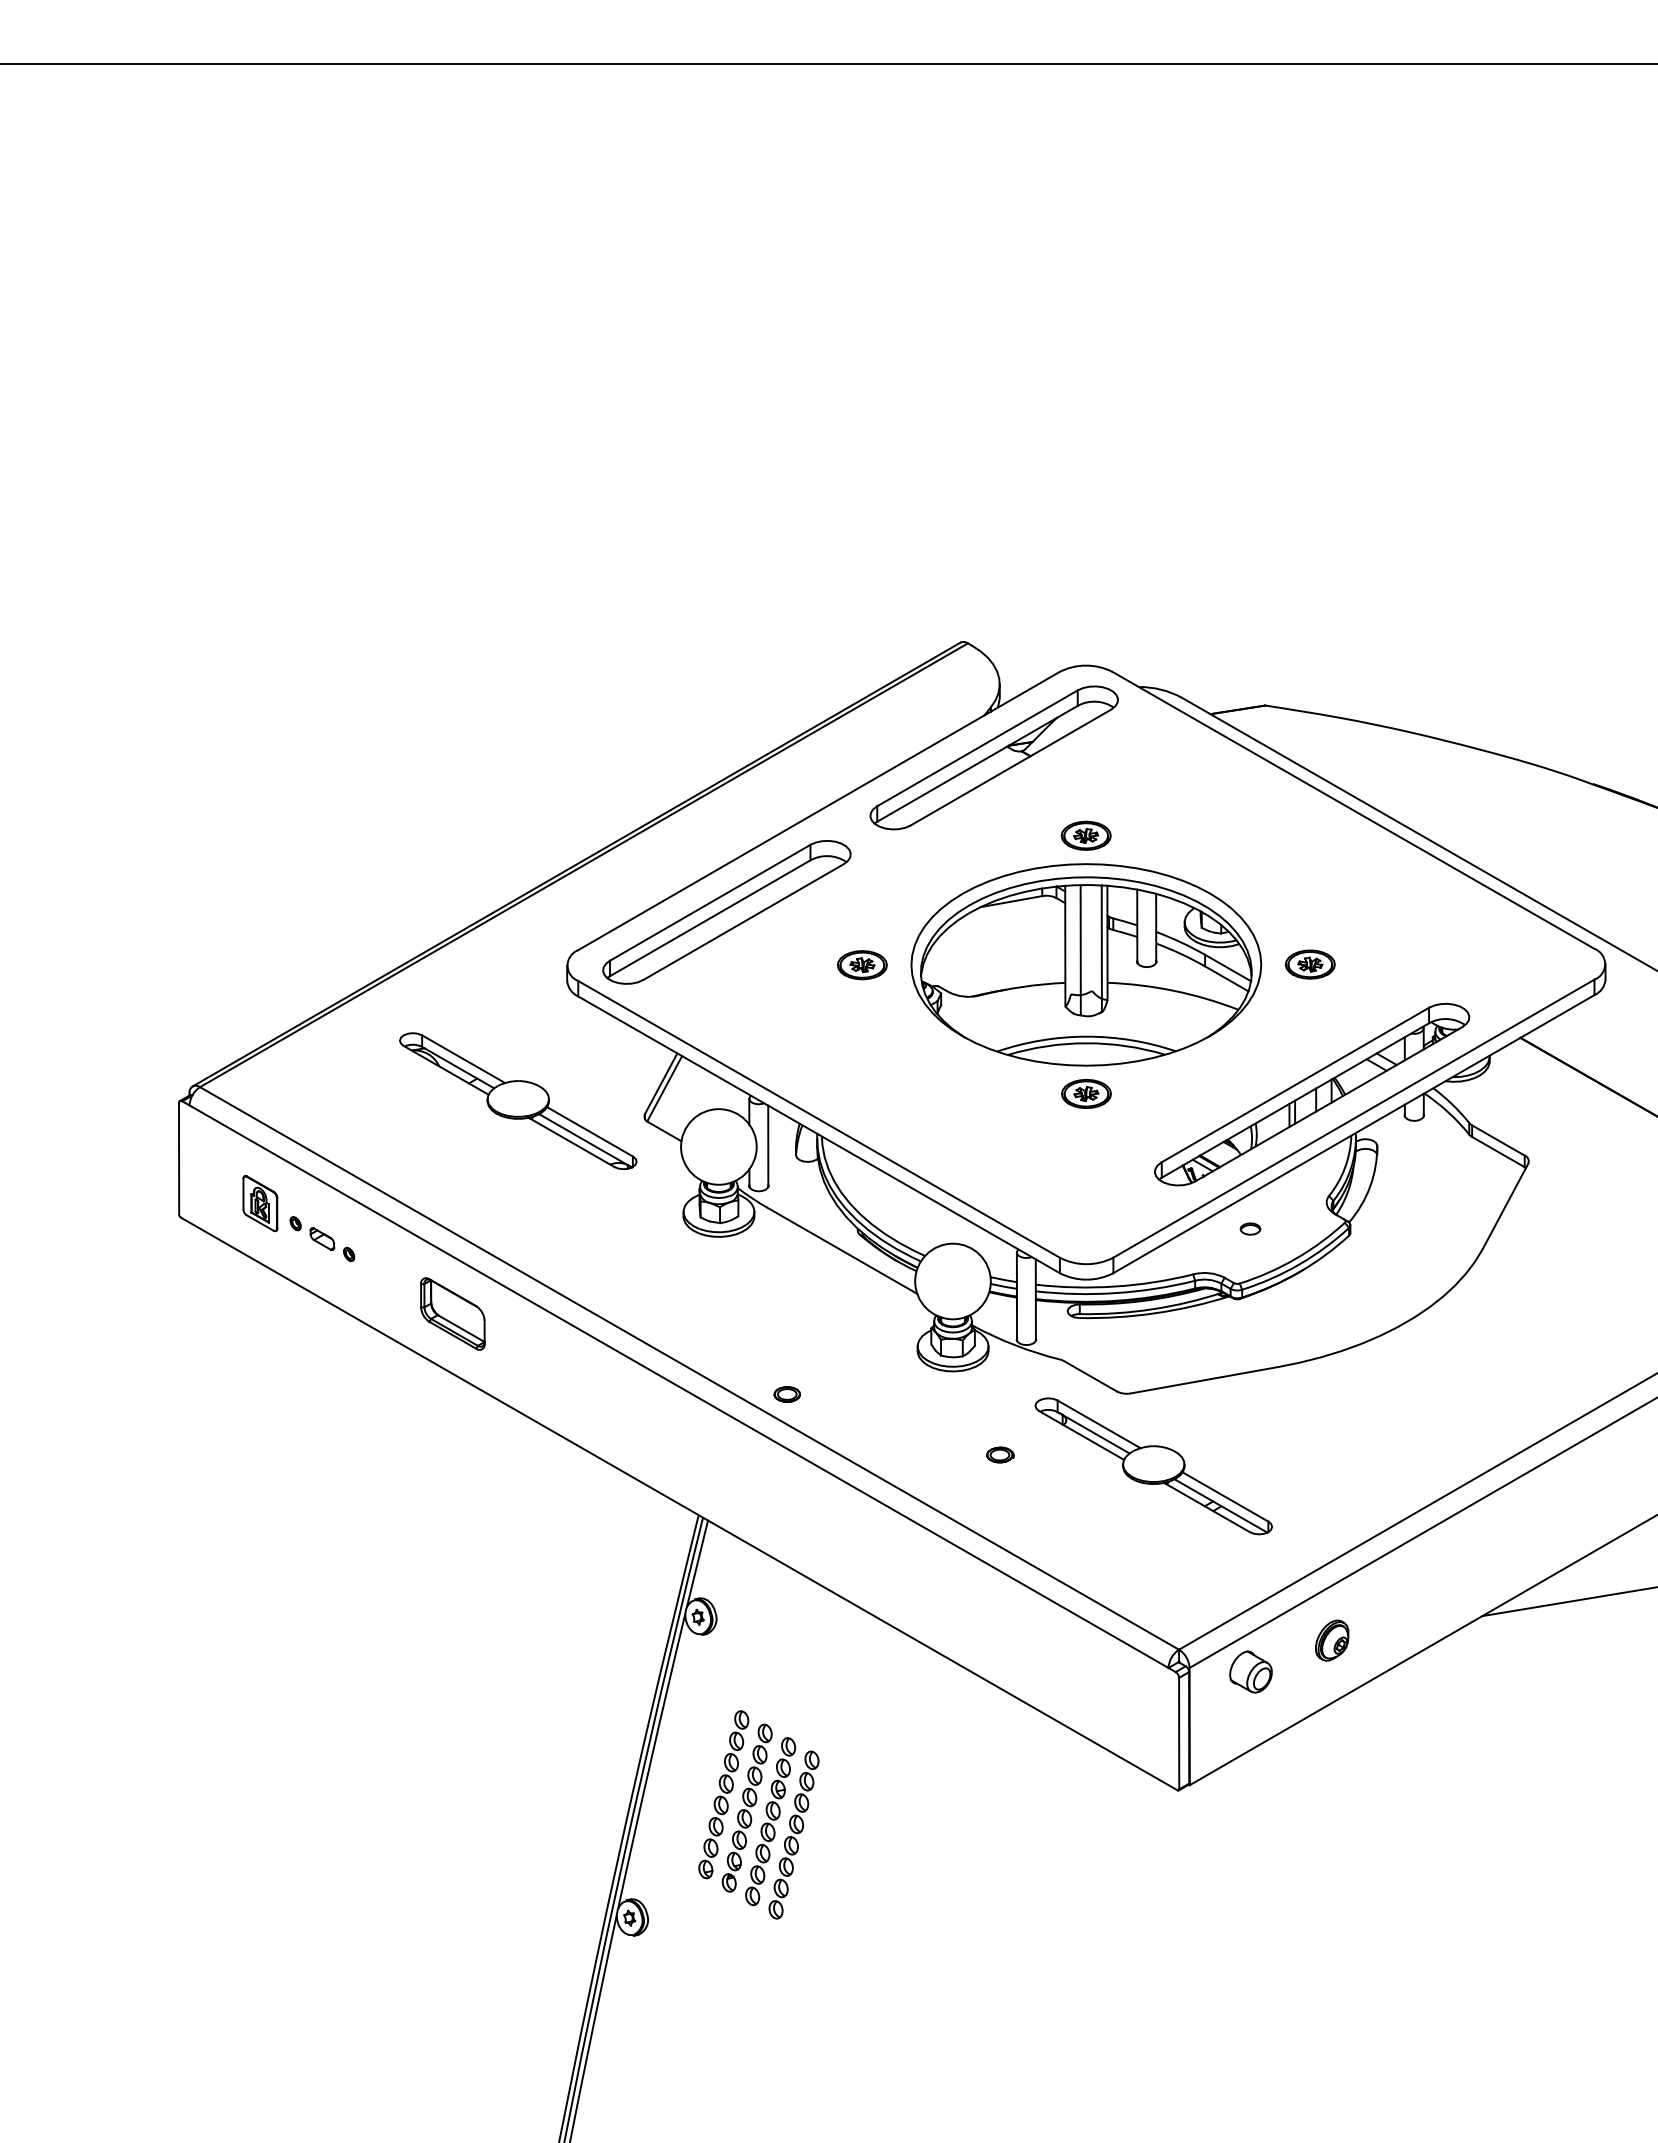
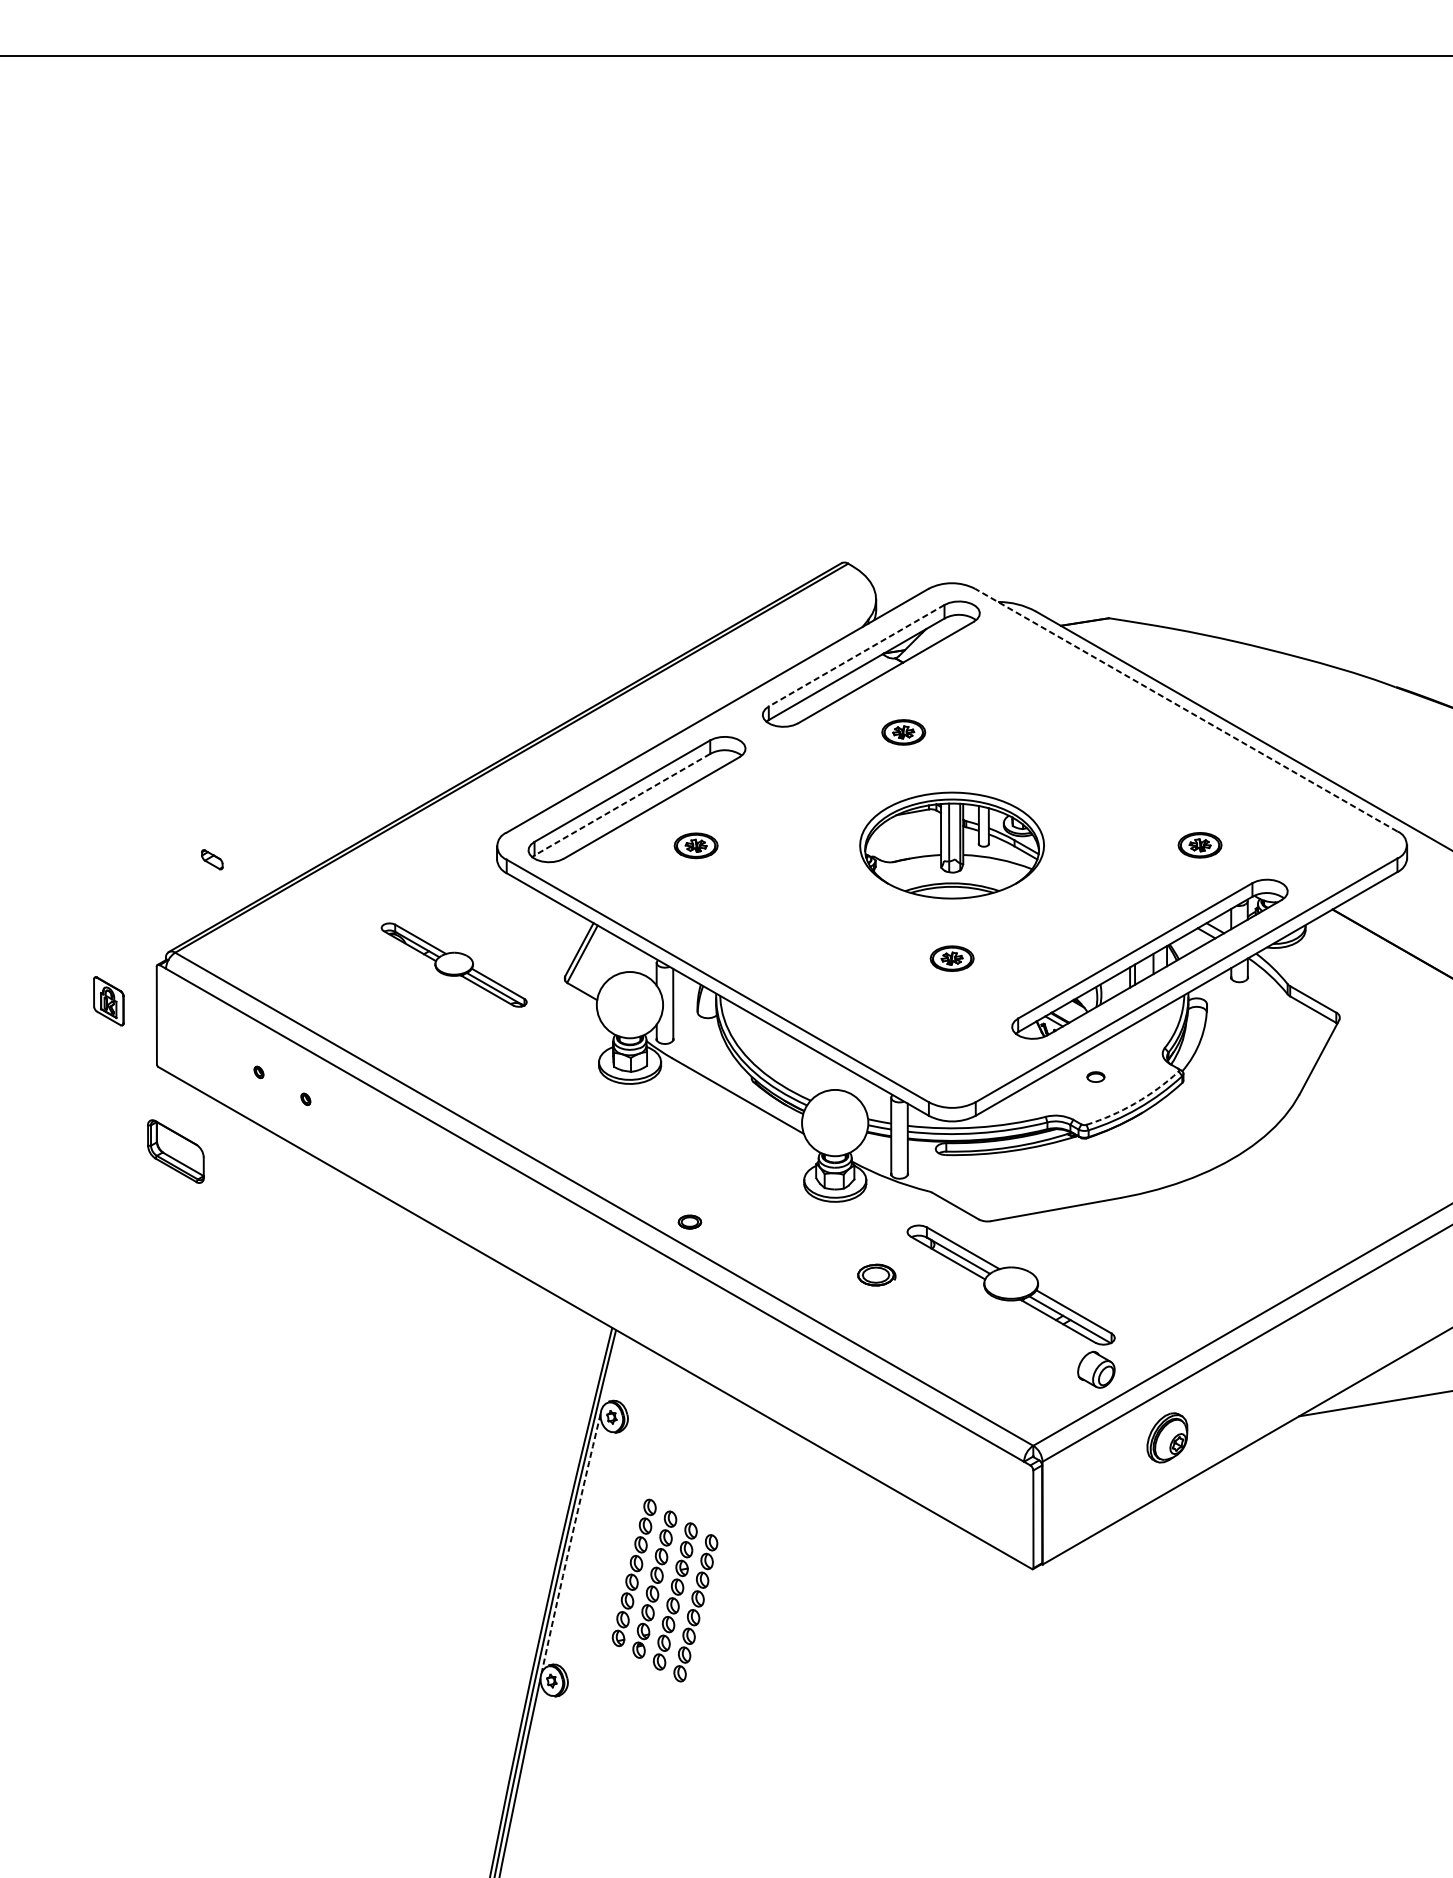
line: (977, 748) -> (856, 655), solid -> dashed
line: (1353, 810) -> (1186, 710), solid -> dashed
part: (1085, 835) -> (903, 732), moved
line: (710, 918) -> (622, 804), solid -> dashed
part: (1086, 964) -> (952, 845), size x0.6
part: (1309, 964) -> (1199, 845), moved
part: (862, 965) -> (696, 846), moved
part: (518, 1101) -> (454, 965), size x0.7
part: (260, 1203) -> (109, 1001), moved
part: (322, 1238) -> (212, 859), moved
arc: (1295, 1258) -> (1135, 1102), solid -> dashed
part: (452, 1313) -> (175, 1151), moved
part: (1000, 1454) -> (876, 1274), size x1.6
line: (697, 1563) -> (611, 1370), removed
part: (1332, 1640) -> (1167, 1437), size x1.4
part: (1250, 1671) -> (1095, 1369), moved
arc: (650, 1760) -> (570, 1542), solid -> dashed

